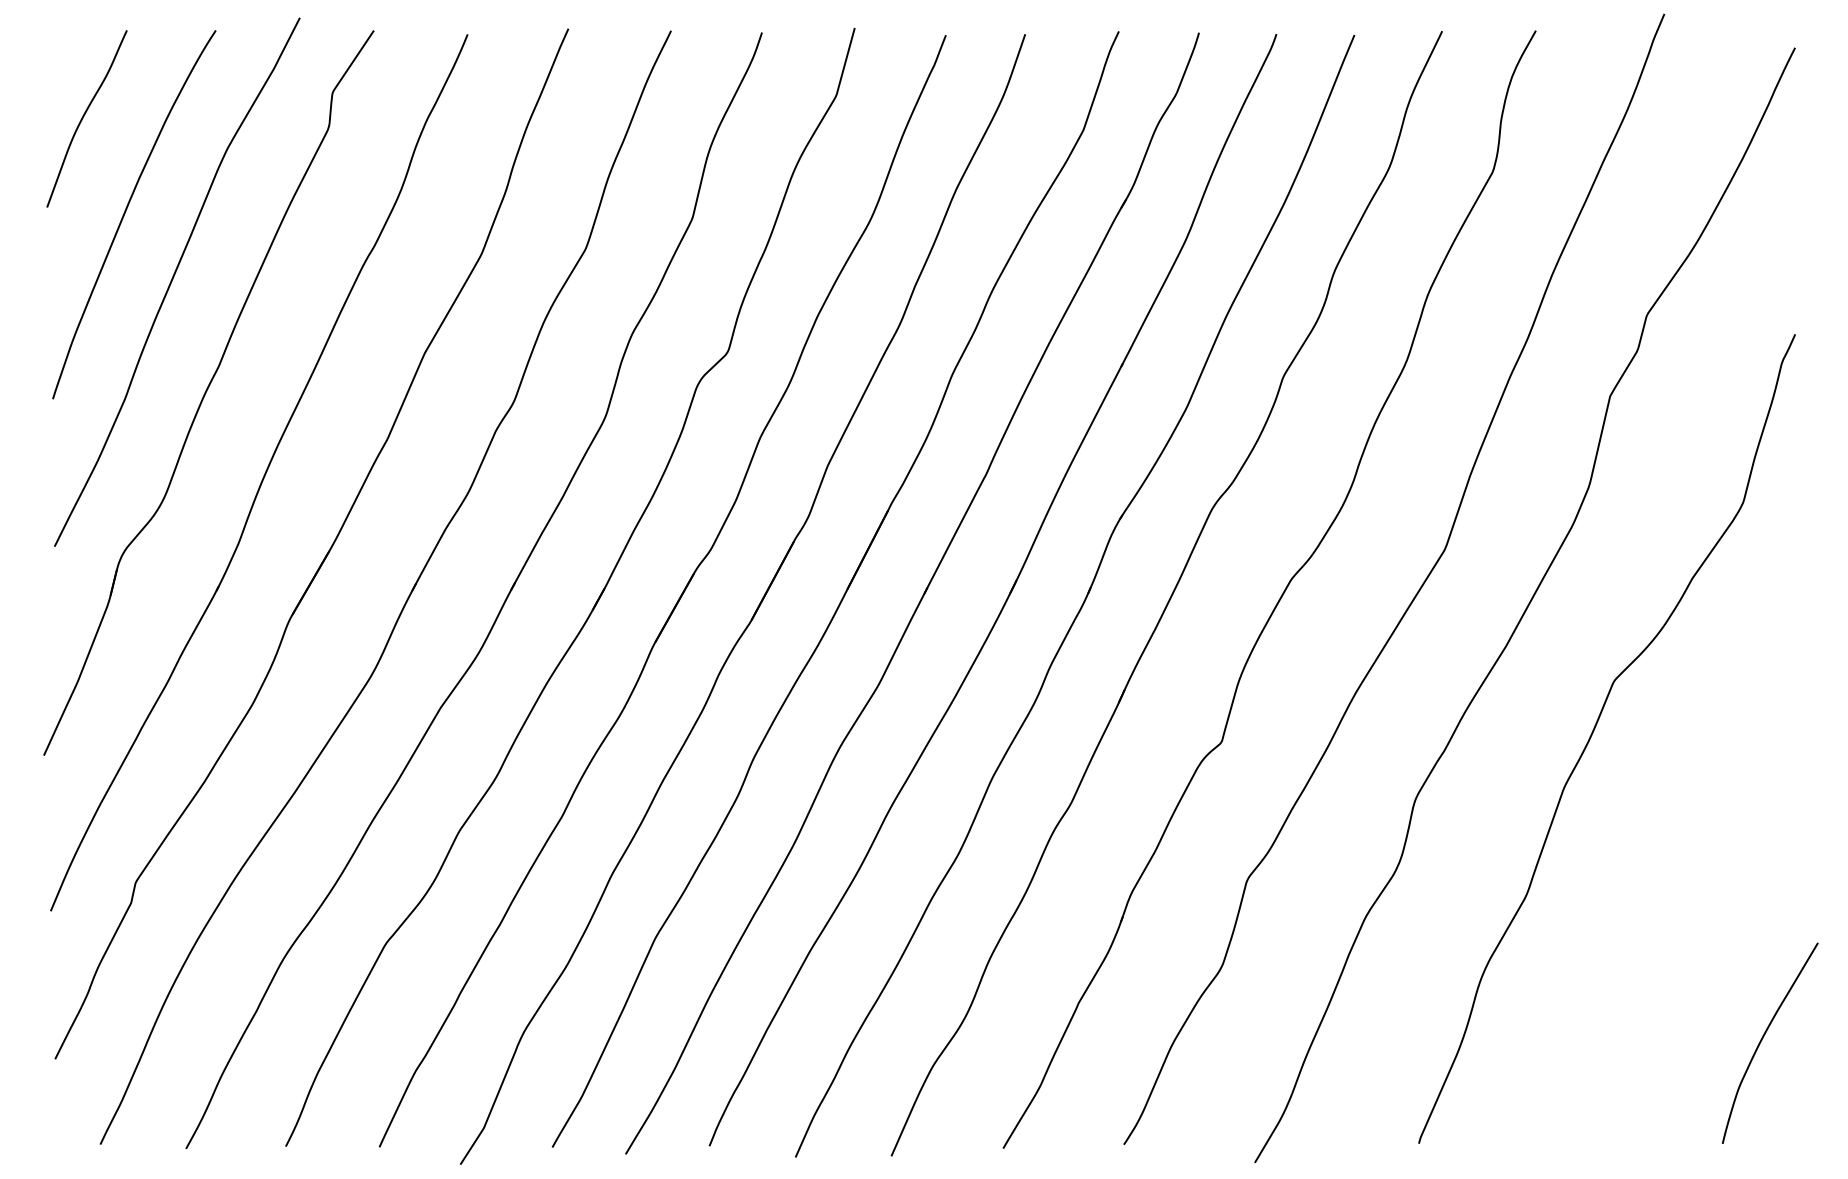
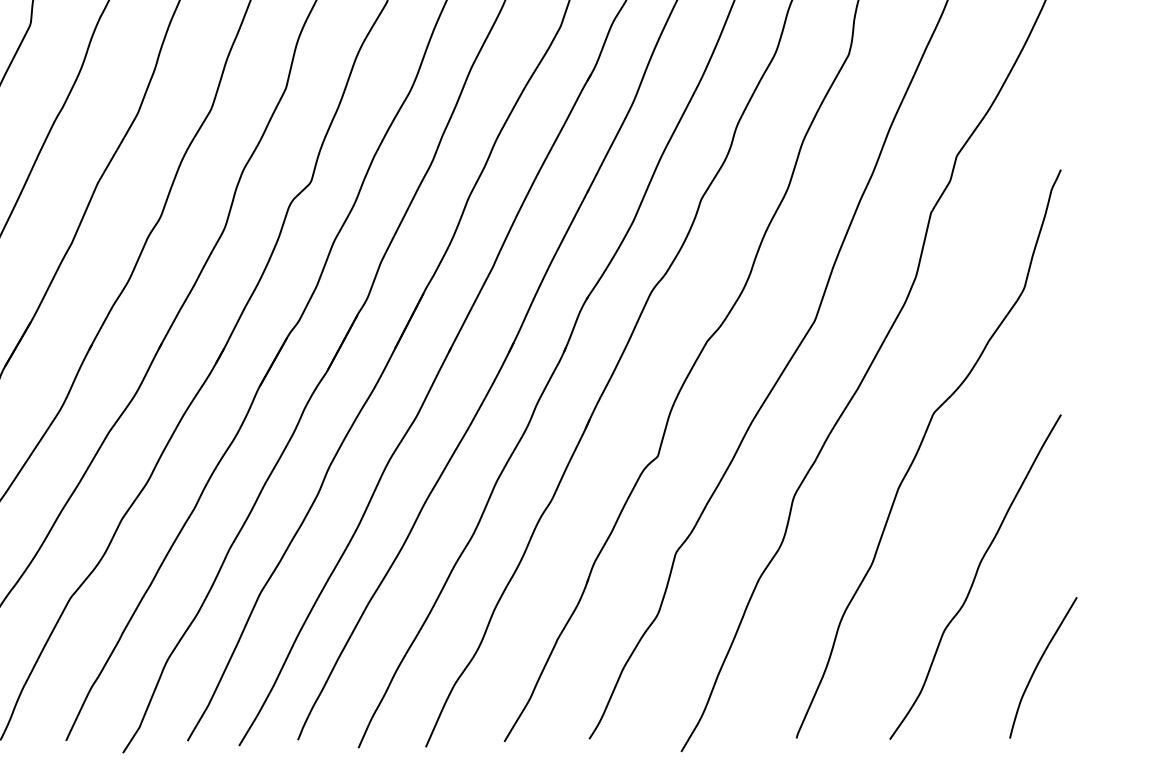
curve: (1673, 913) -> (975, 576), added

